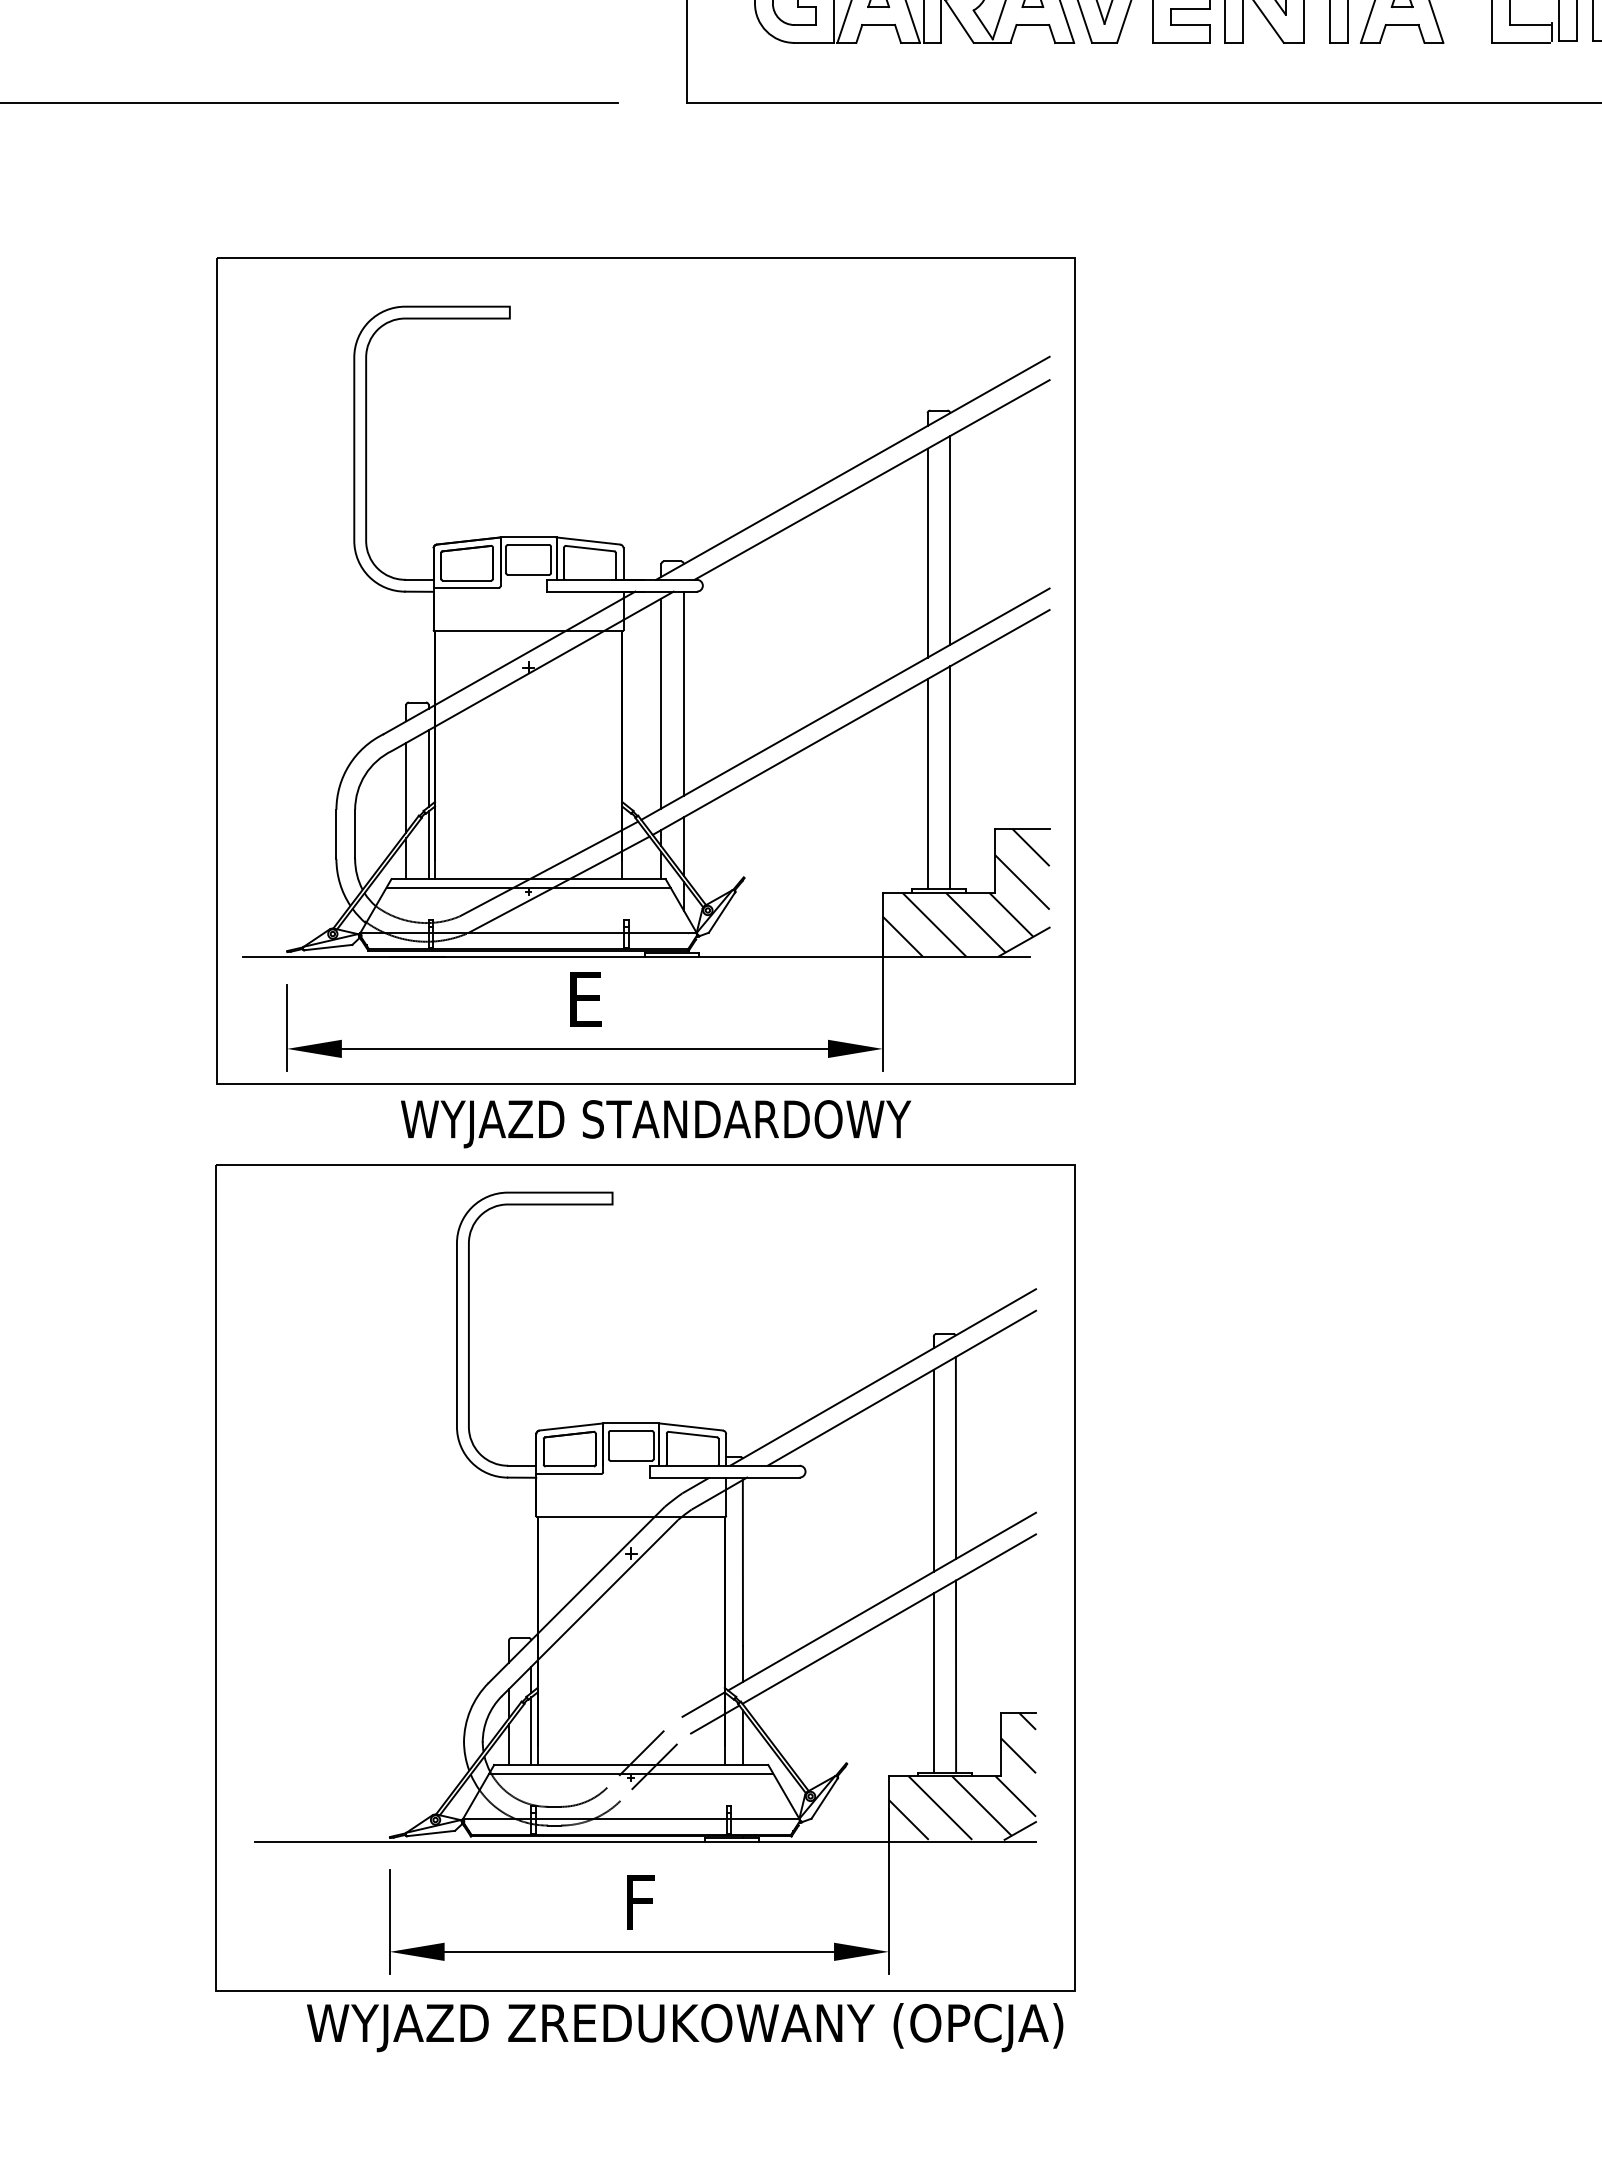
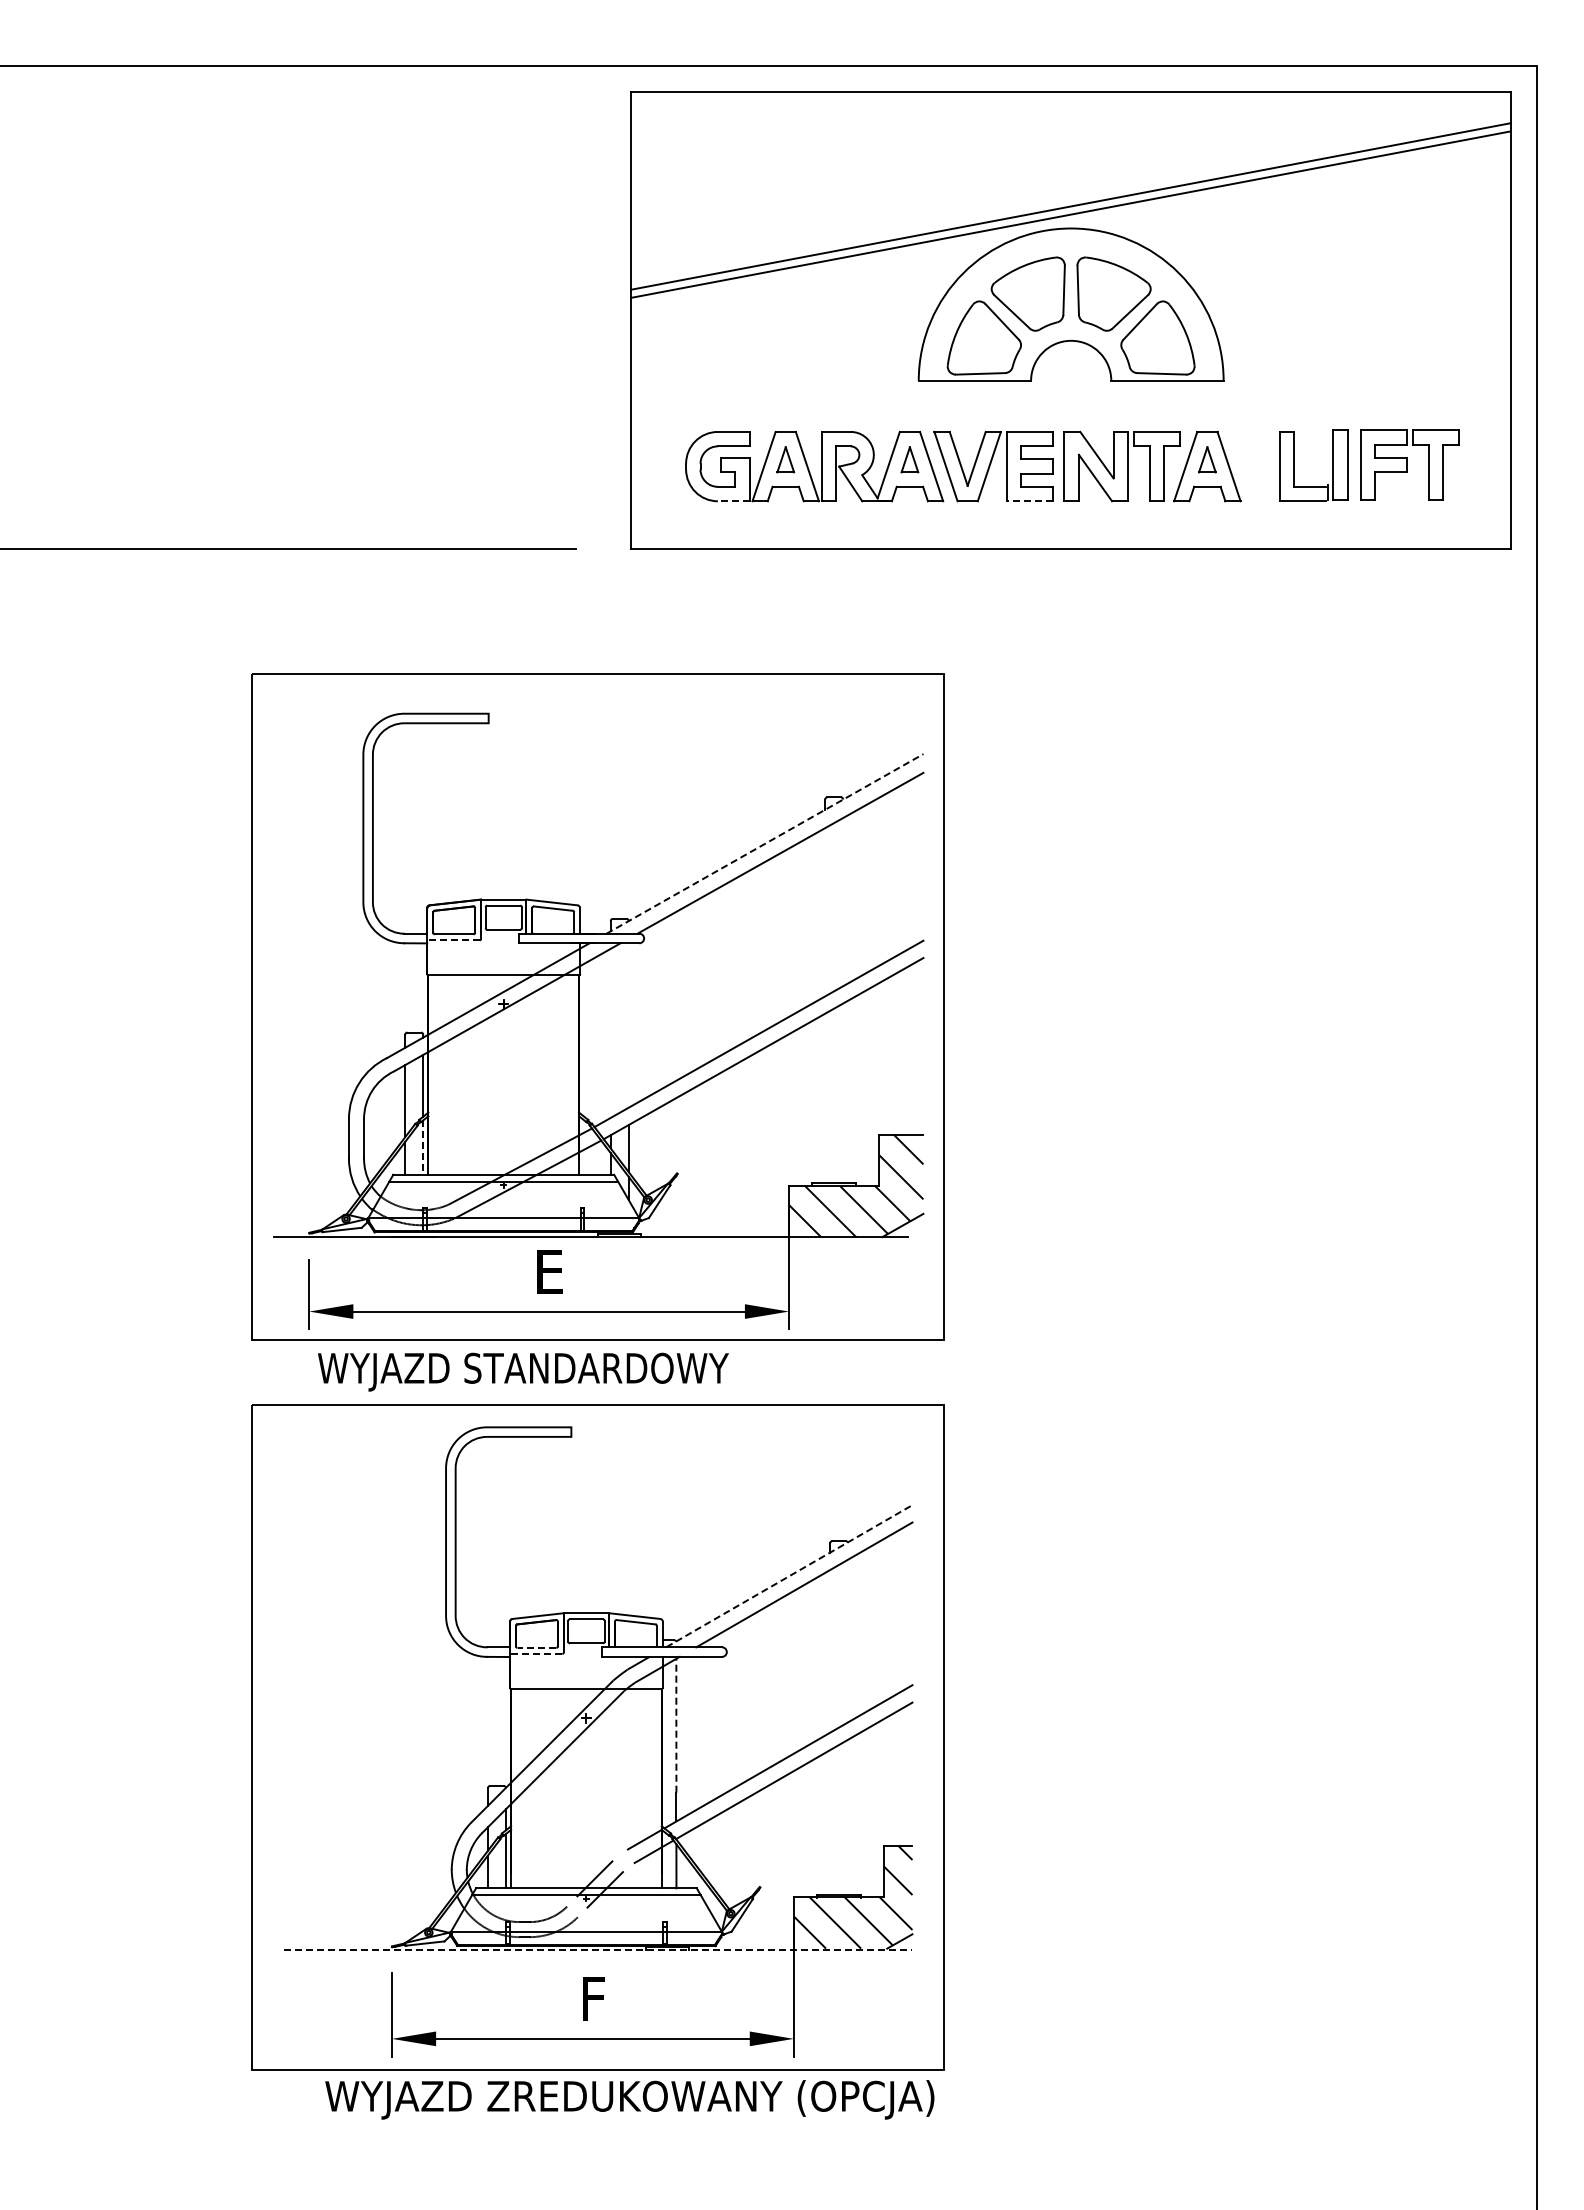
line: (813, 43) -> (733, 501), solid -> dashed
line: (1181, 43) -> (1029, 501), solid -> dashed
line: (853, 467) -> (765, 843), solid -> dashed
line: (950, 539) -> (843, 901), removed
line: (928, 553) -> (825, 912), removed
line: (464, 588) -> (452, 940), solid -> dashed
line: (683, 693) -> (628, 1025), removed
line: (661, 702) -> (610, 1032), removed
line: (950, 778) -> (843, 1093), removed
line: (928, 784) -> (825, 1098), removed
line: (428, 846) -> (423, 1148), solid -> dashed
text: (656, 1123) -> (523, 1371), moved
line: (883, 1376) -> (789, 1575), solid -> dashed
line: (955, 1457) -> (847, 1640), removed
line: (569, 1465) -> (536, 1647), solid -> dashed
line: (934, 1470) -> (830, 1651), removed
line: (568, 1473) -> (535, 1653), solid -> dashed
line: (743, 1562) -> (676, 1725), solid -> dashed
line: (956, 1675) -> (848, 1816), removed
line: (934, 1683) -> (830, 1822), removed
line: (646, 1842) -> (598, 1950), solid -> dashed

